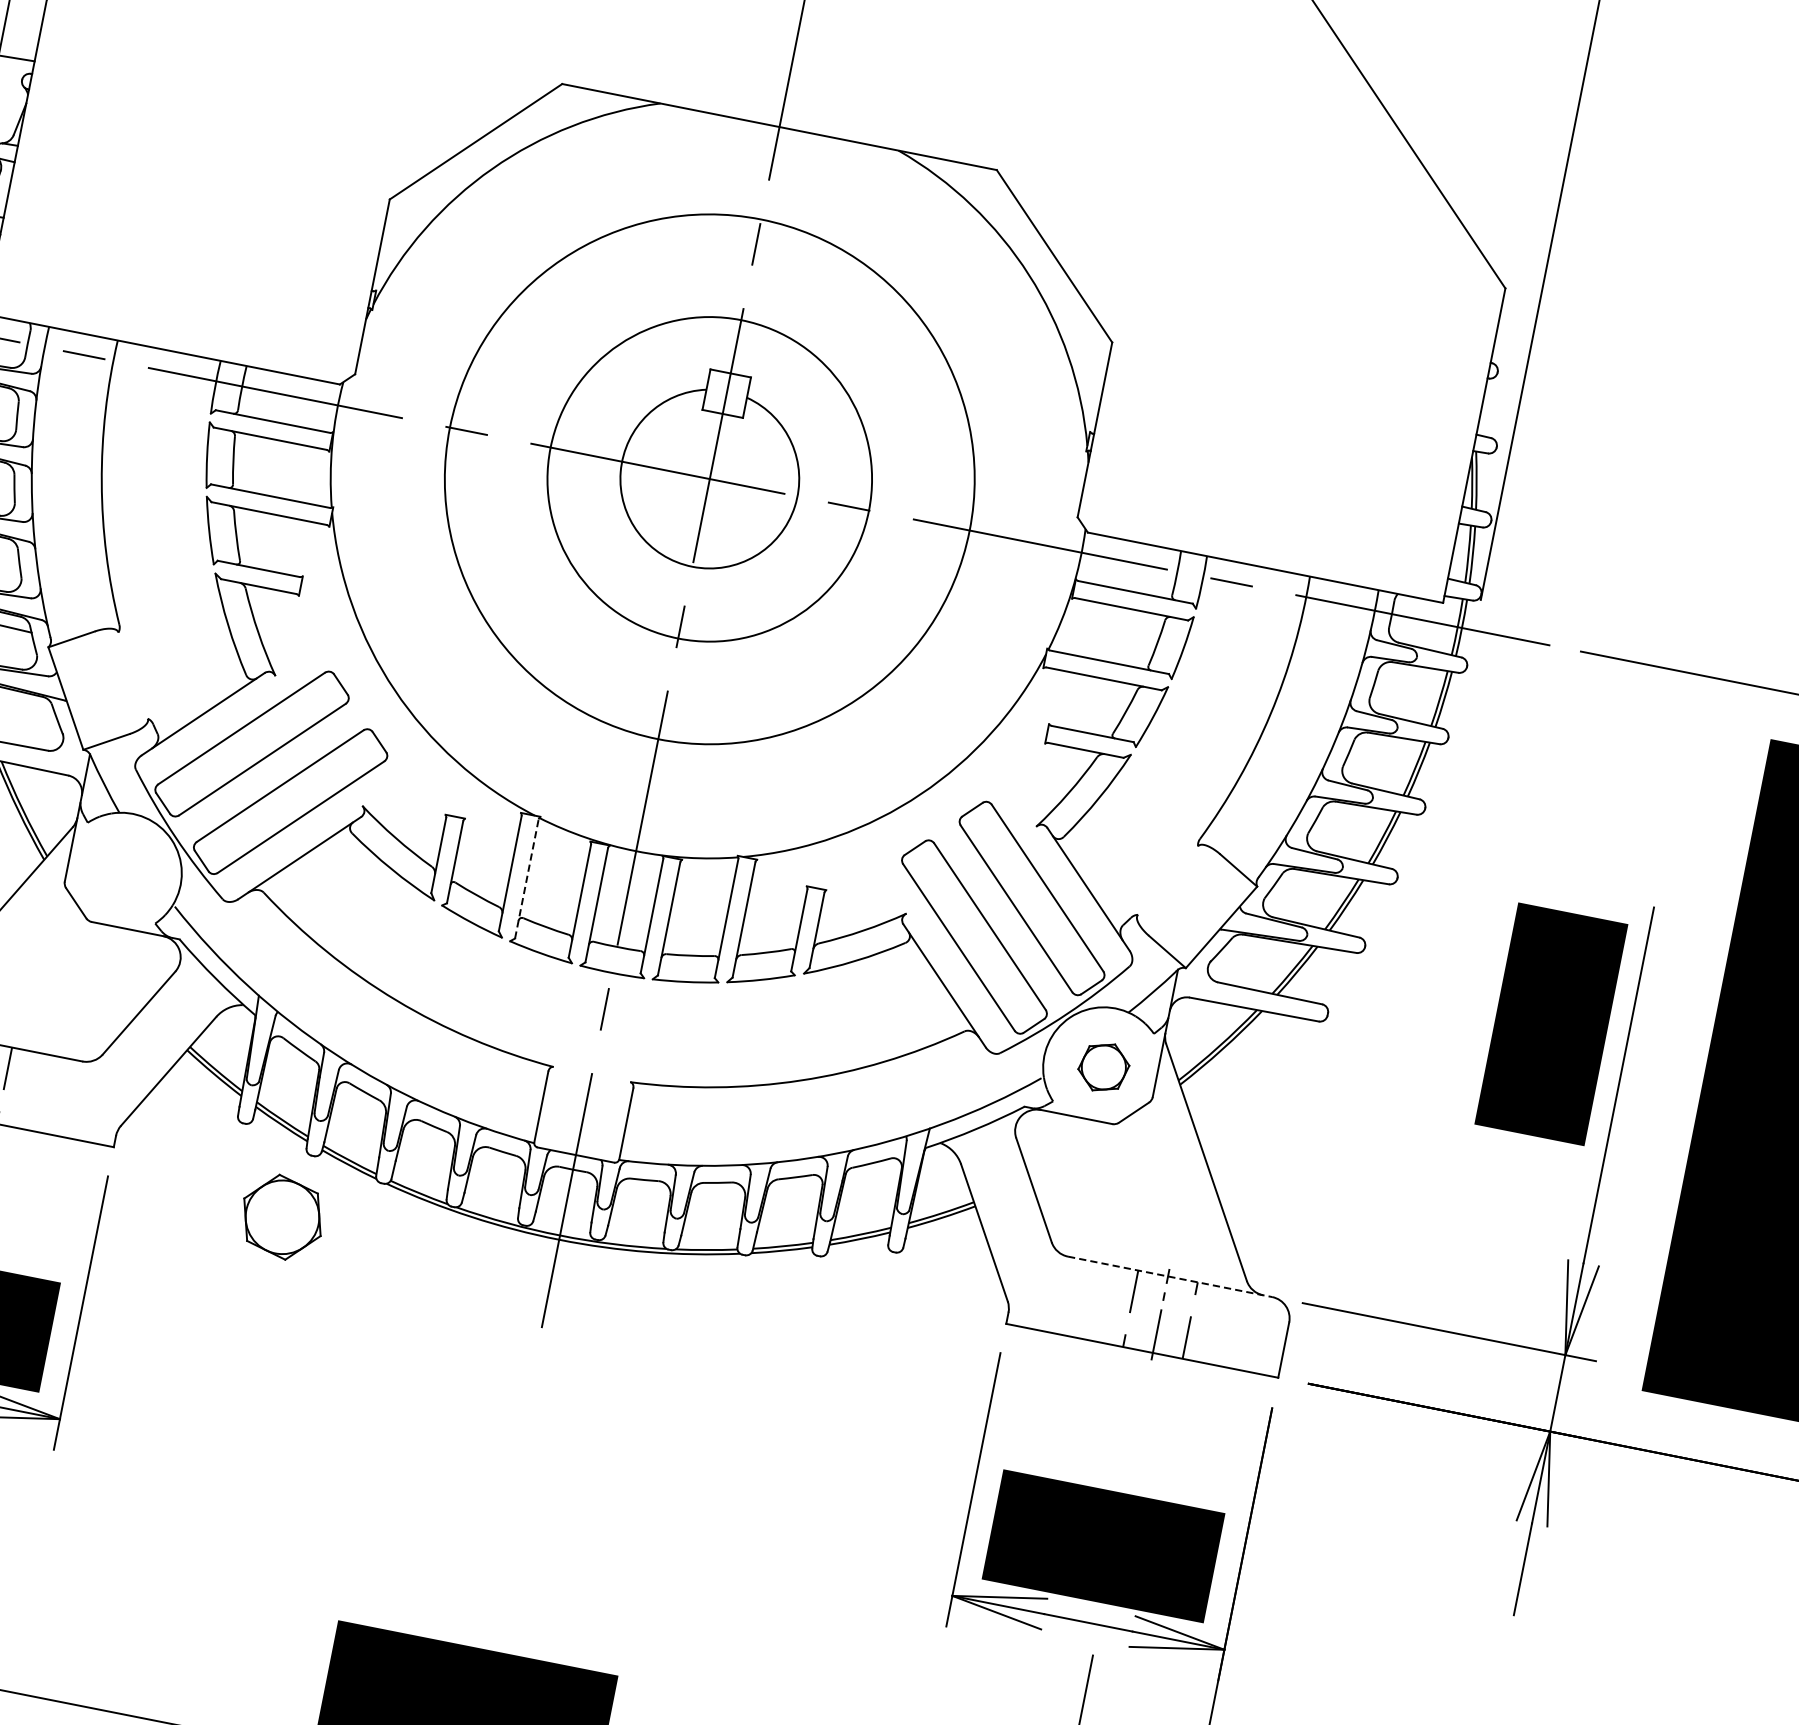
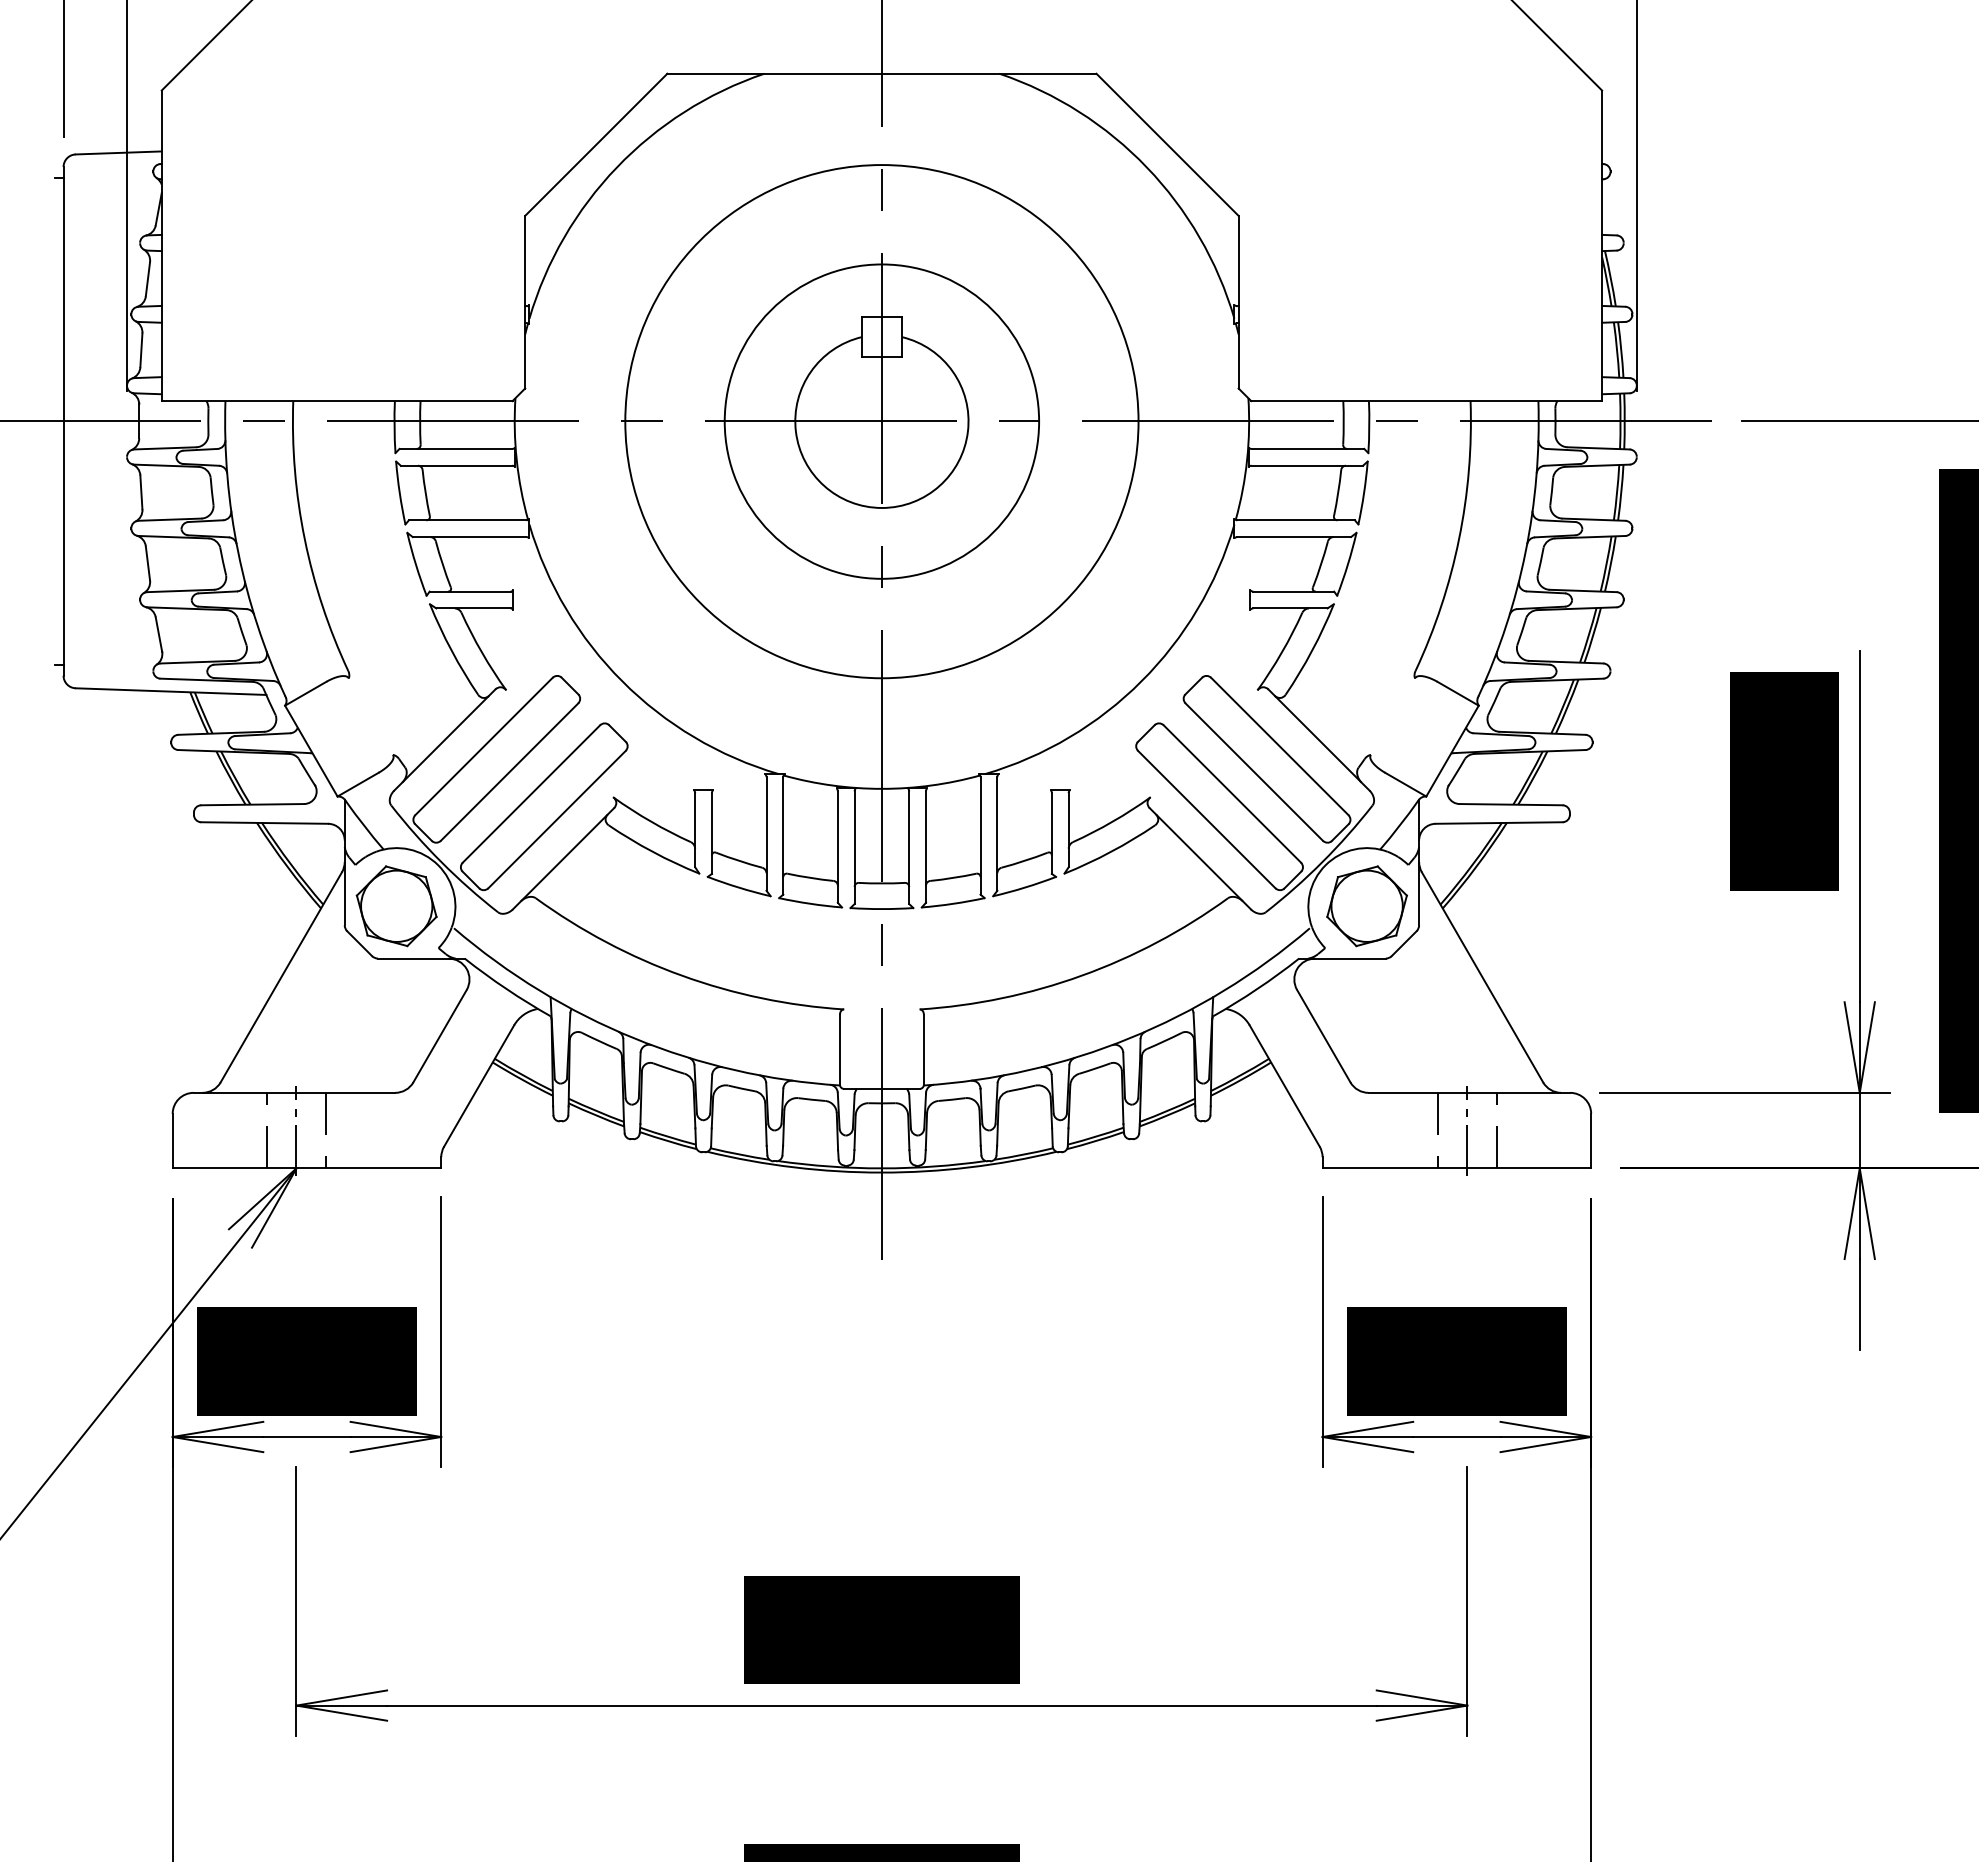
line: (527, 878) -> (783, 835), dashed -> solid
part: (1103, 1067) -> (1366, 906), size x1.67
part: (282, 1217) -> (396, 906), moved
line: (1170, 1276) -> (1469, 1092), dashed -> solid

